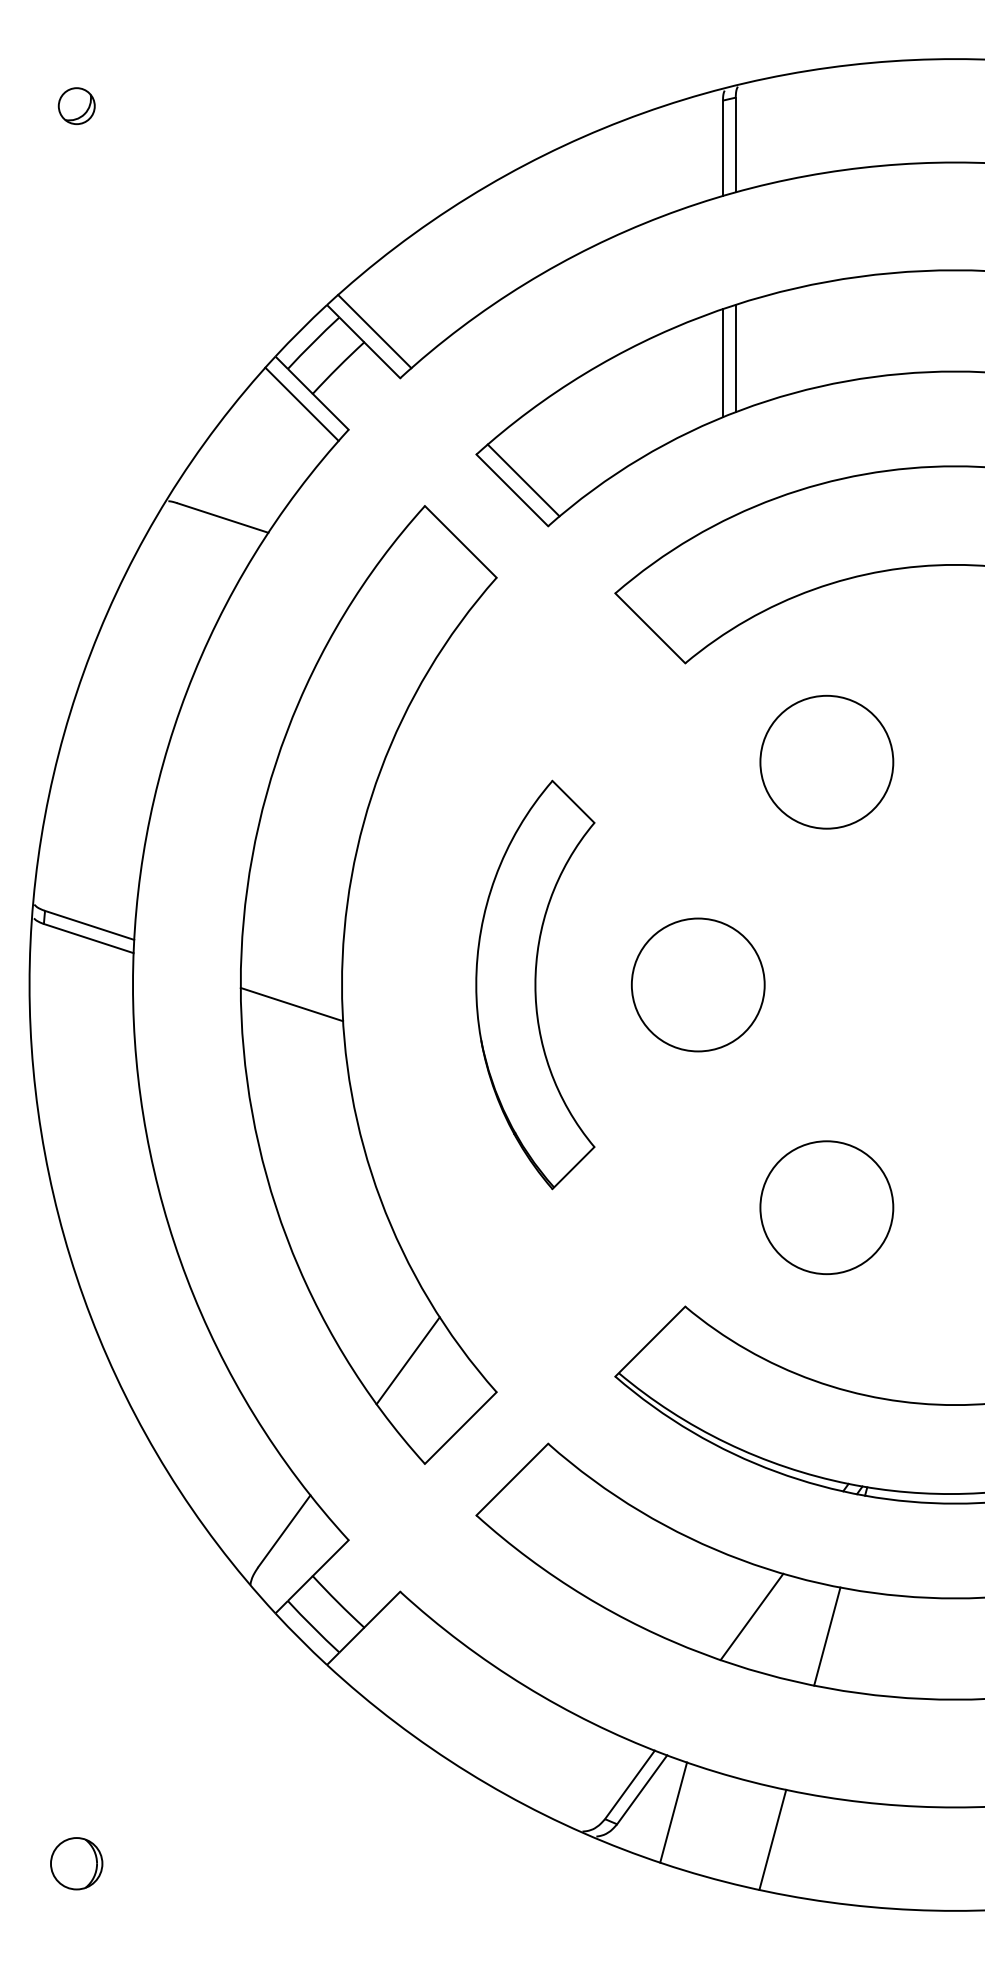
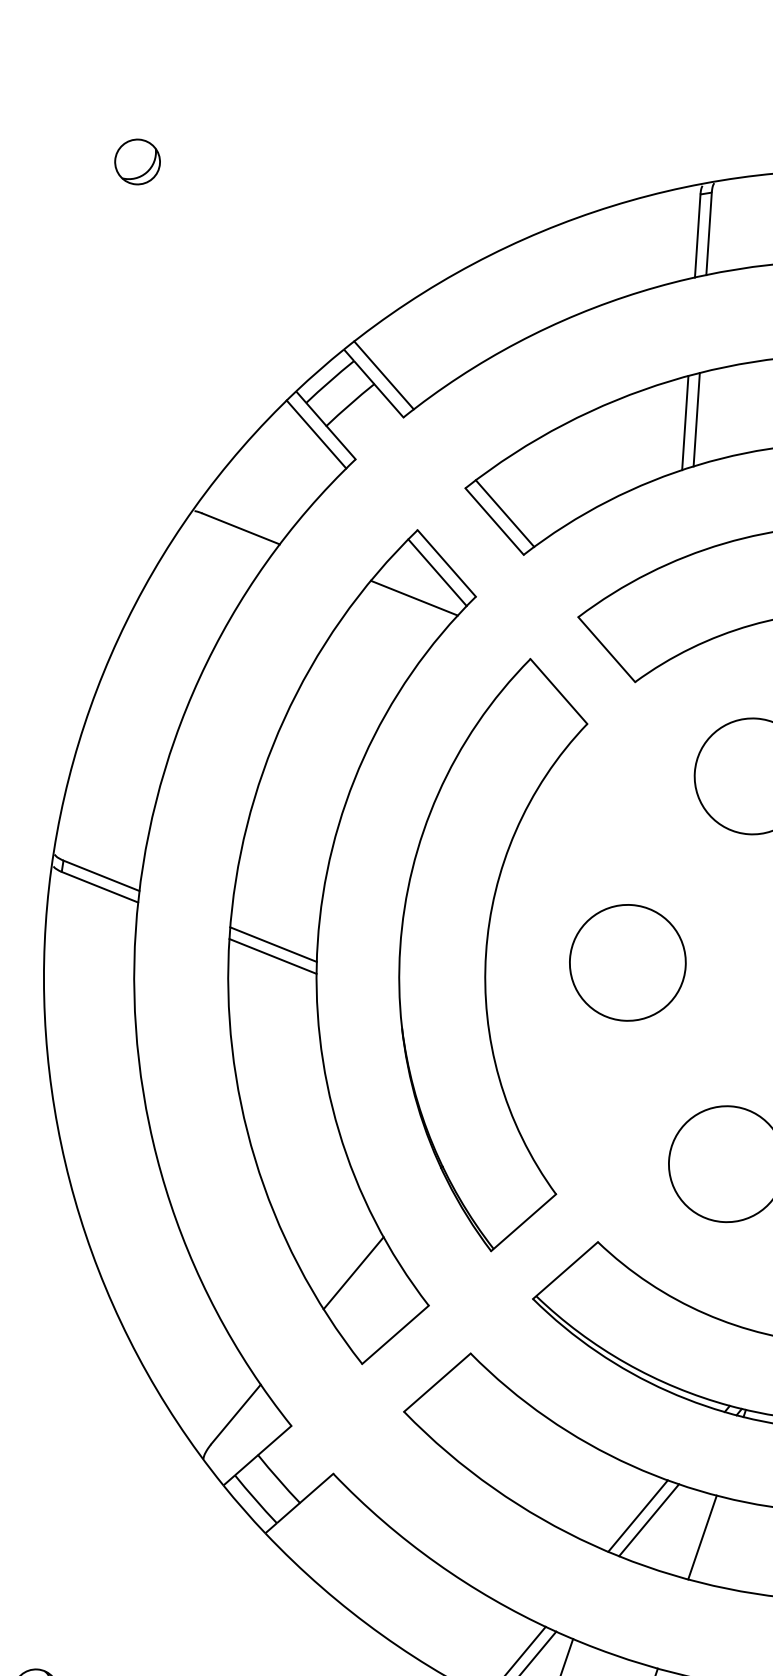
part: (76, 105) -> (137, 161), size x1.43
line: (450, 553) -> (437, 572), added
line: (426, 583) -> (414, 597), added
part: (535, 984) -> (486, 953), size x1.67
line: (291, 990) -> (273, 944), added
line: (764, 1620) -> (648, 1519), added

